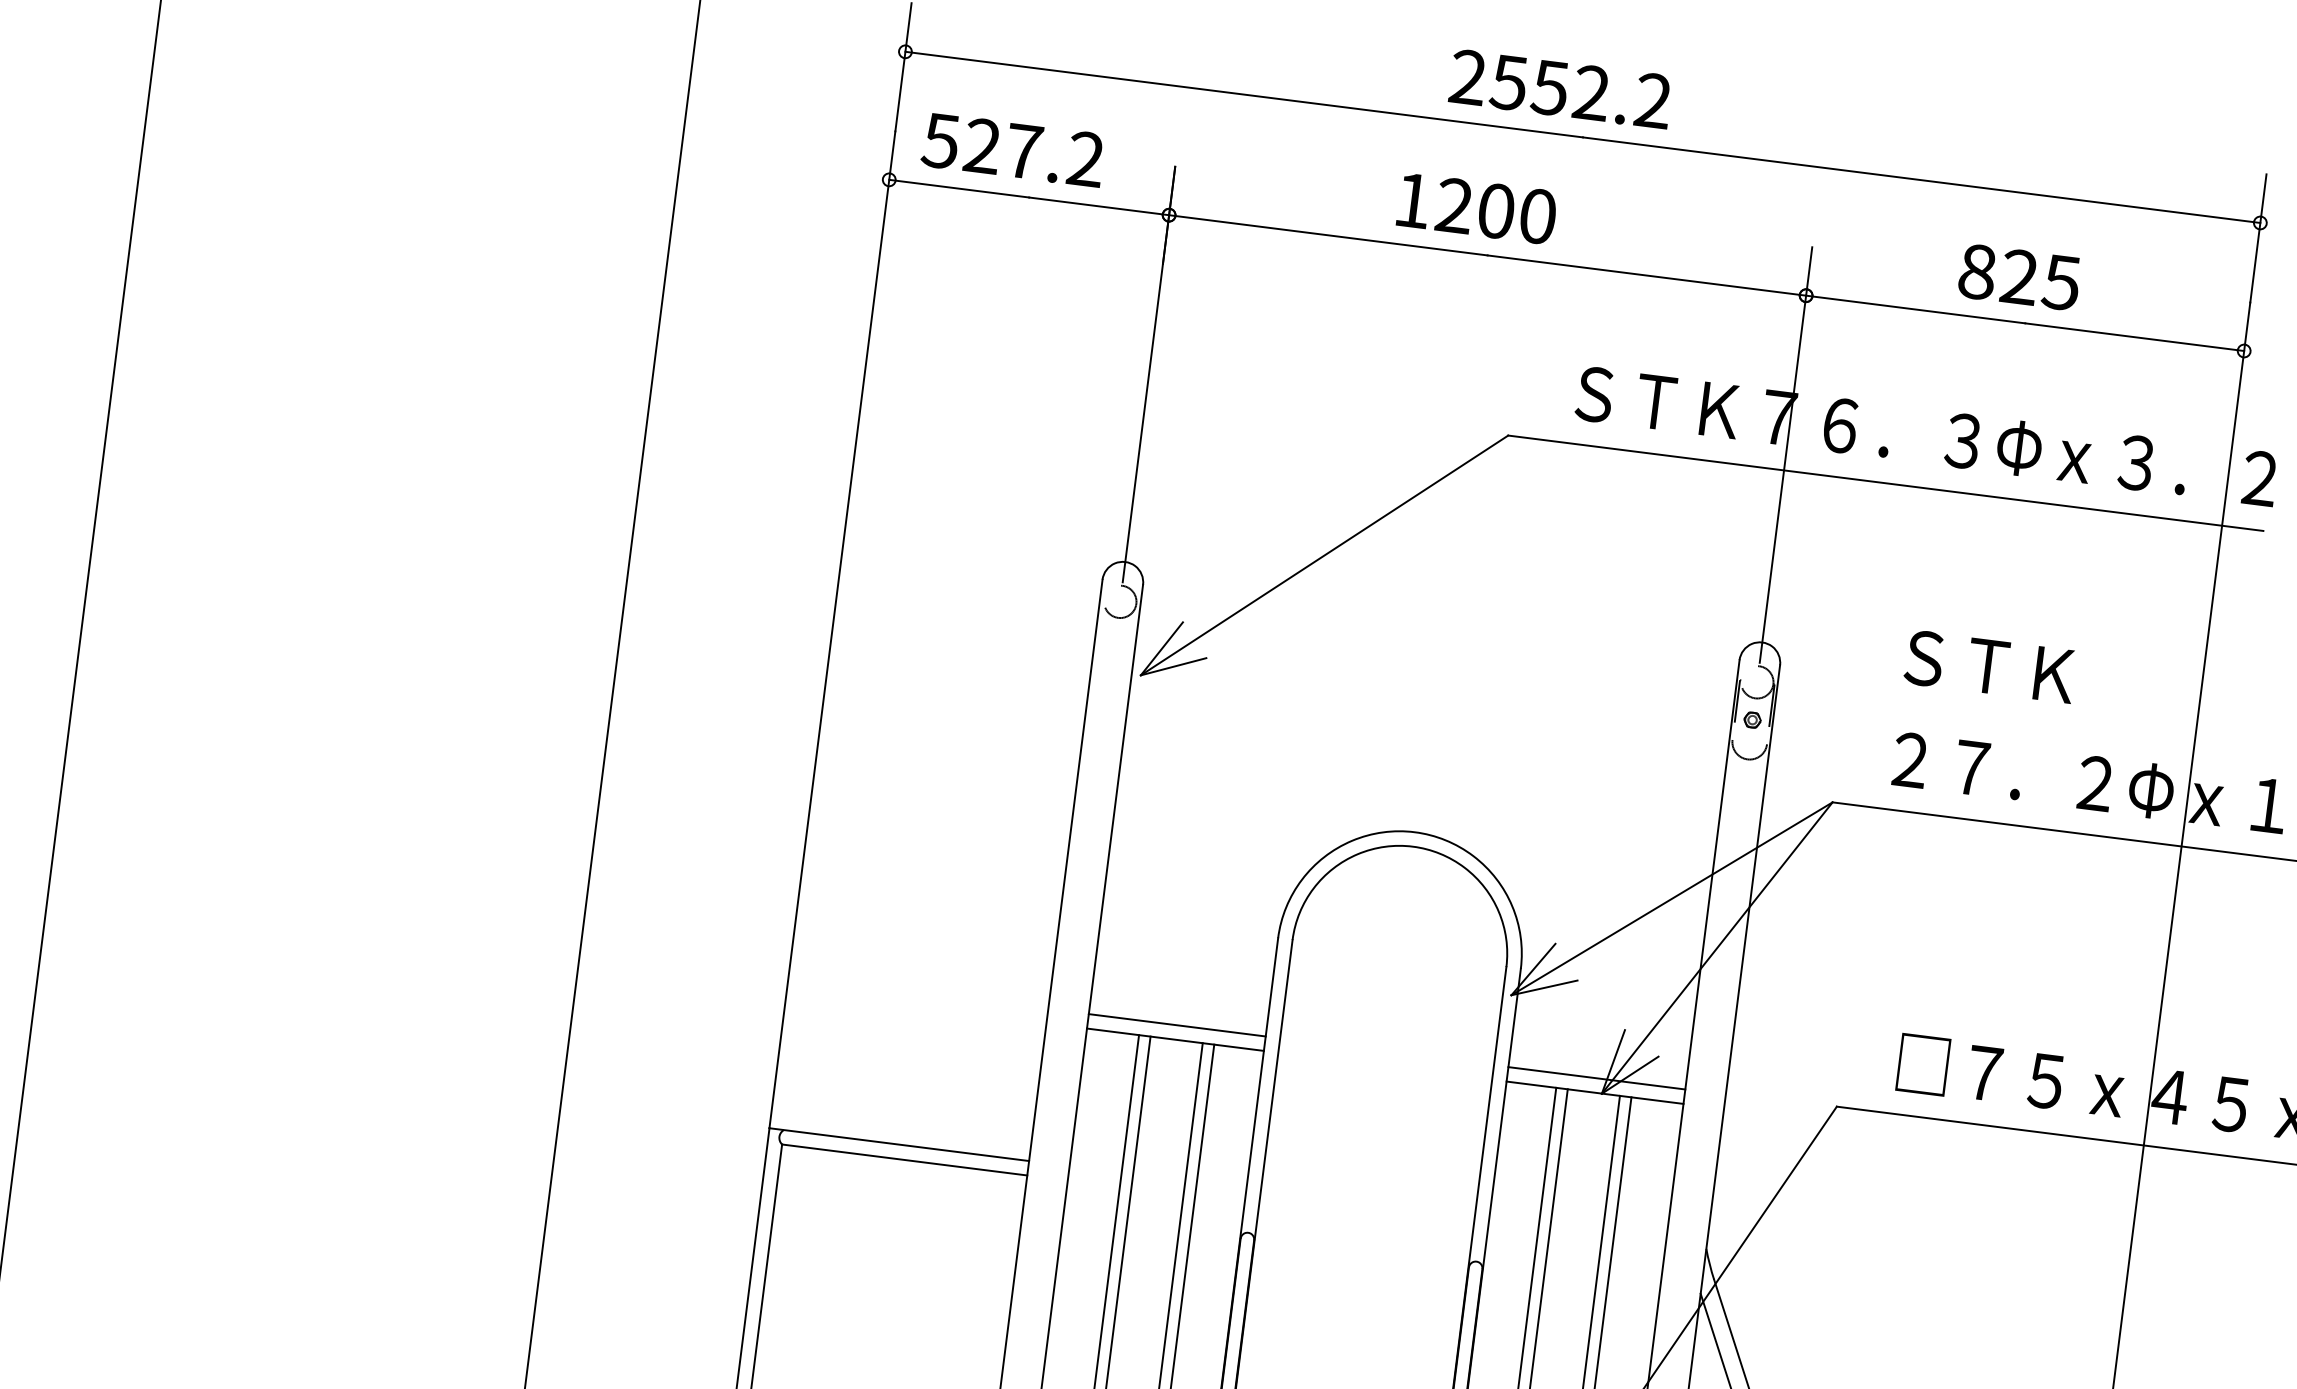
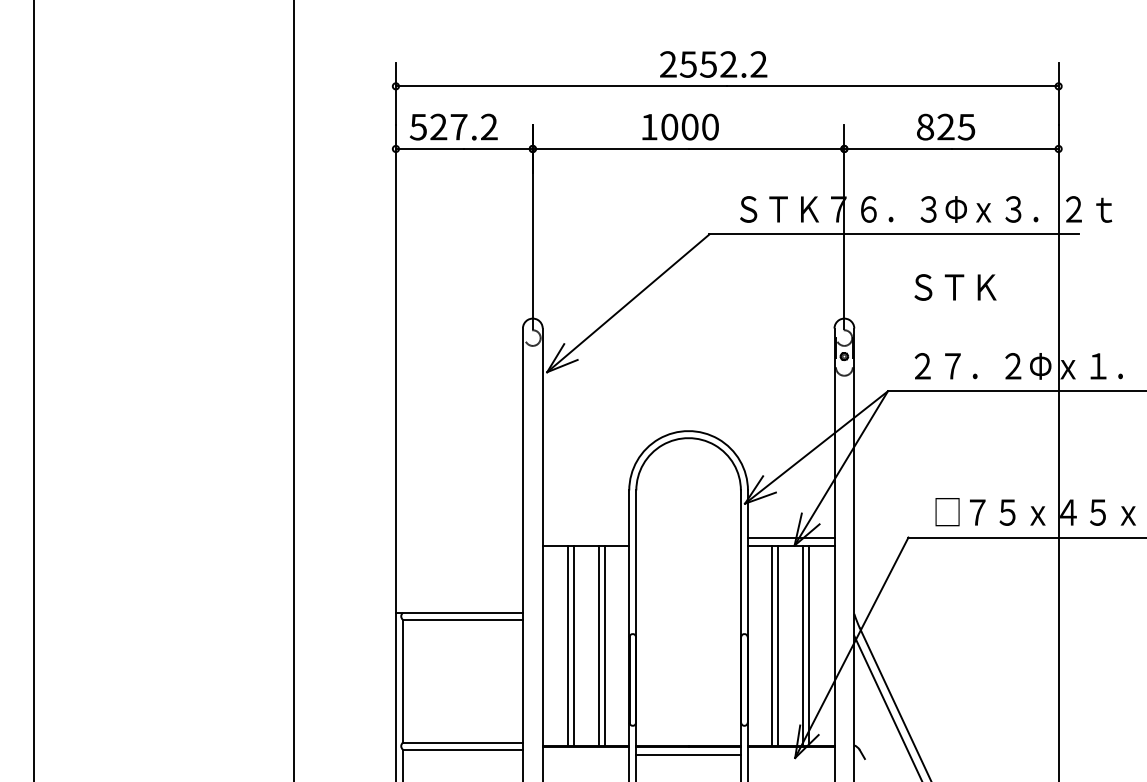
text: (1454, 204) -> (669, 126), 1200 -> 1000
text: (1990, 666) -> (955, 287), moved
line: (1176, 1025) -> (585, 538), removed

